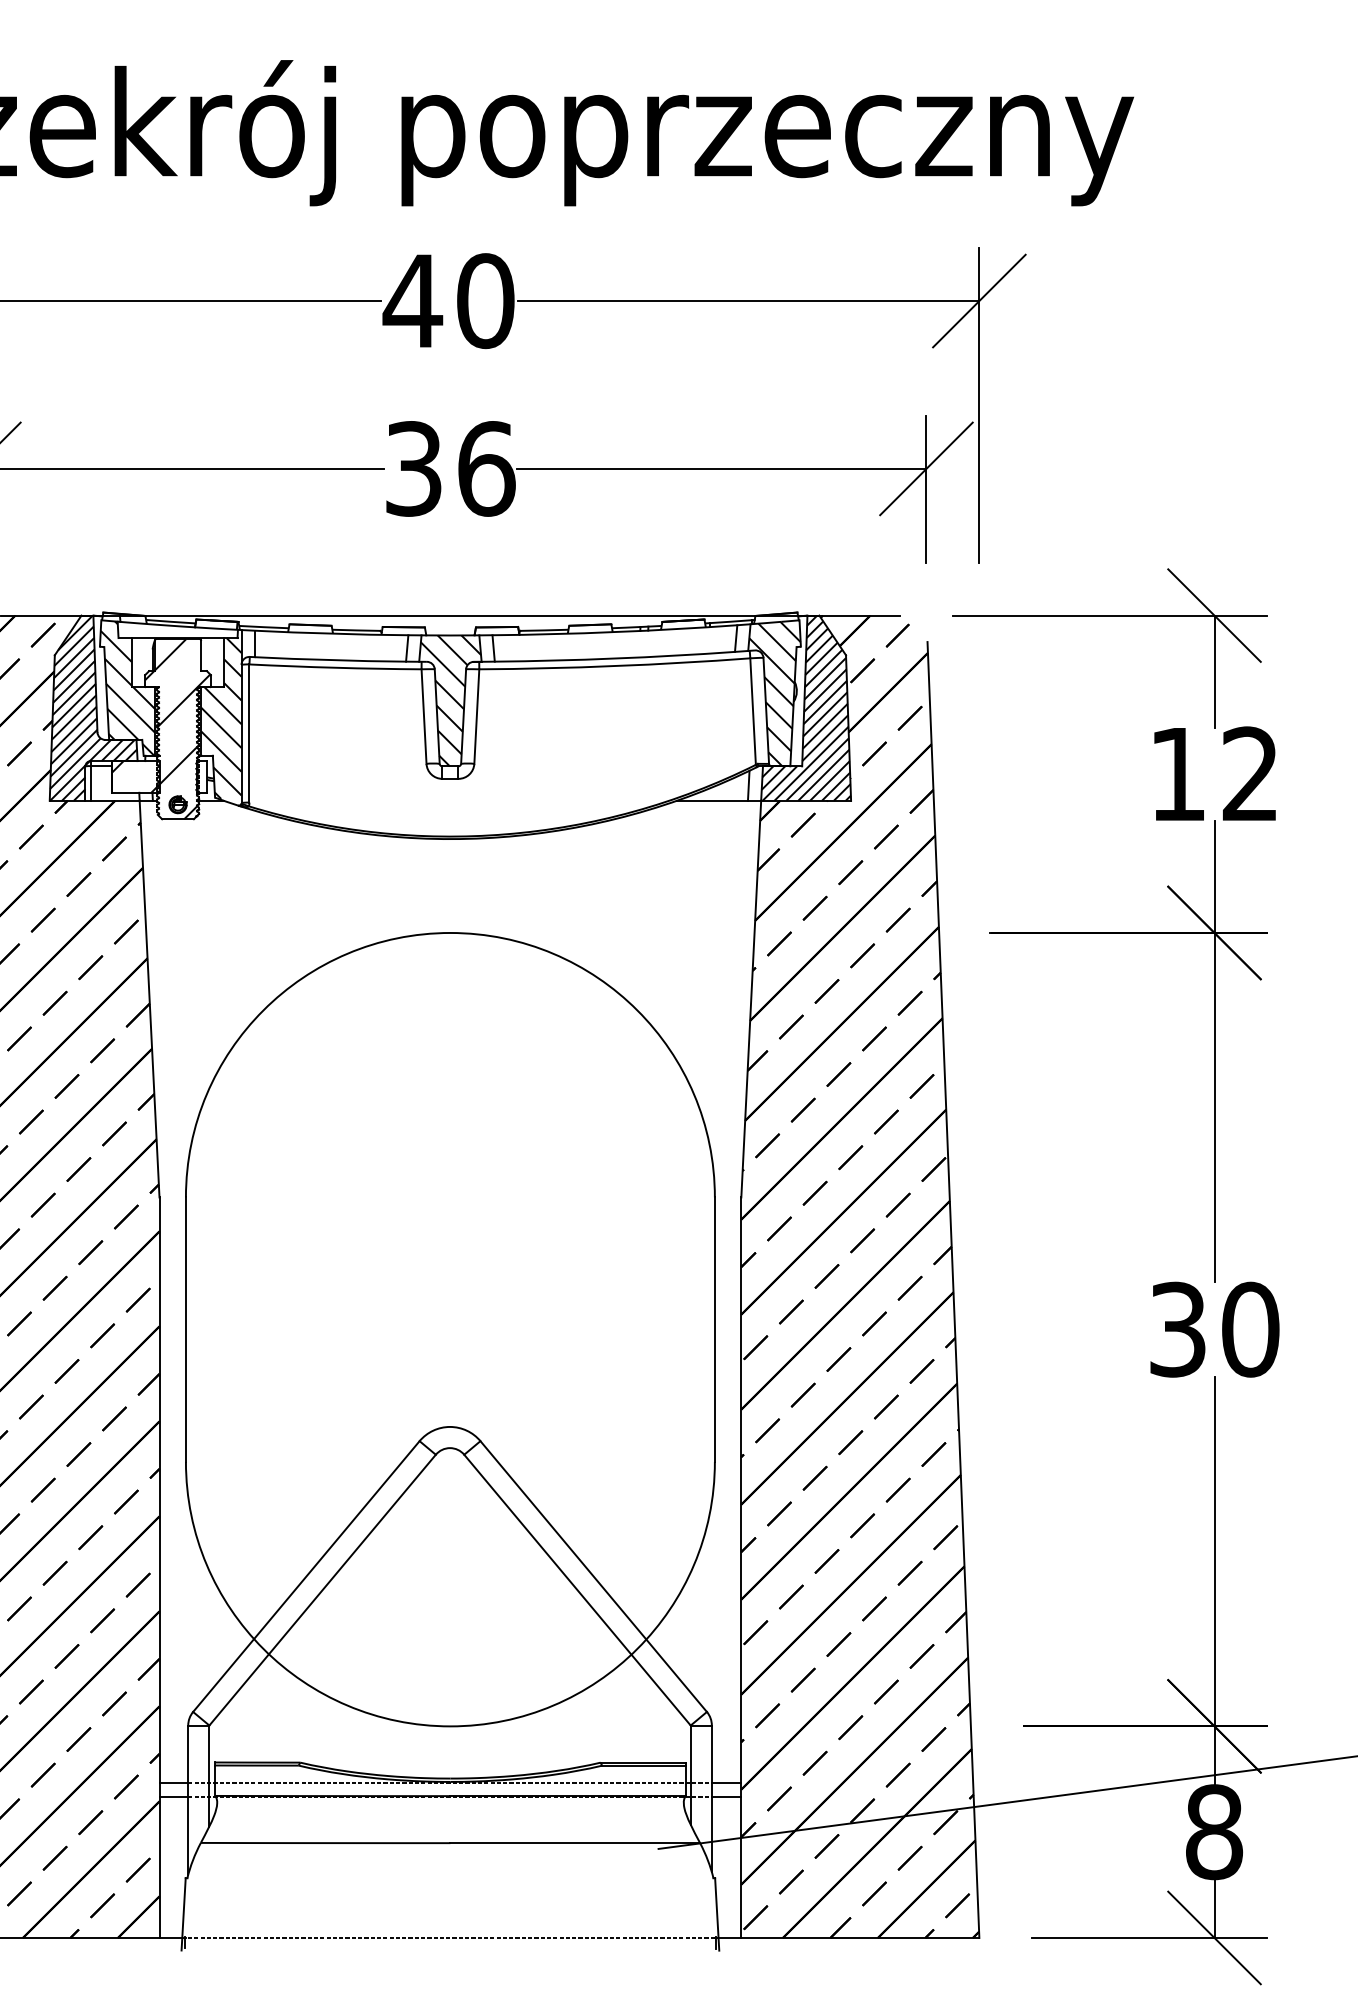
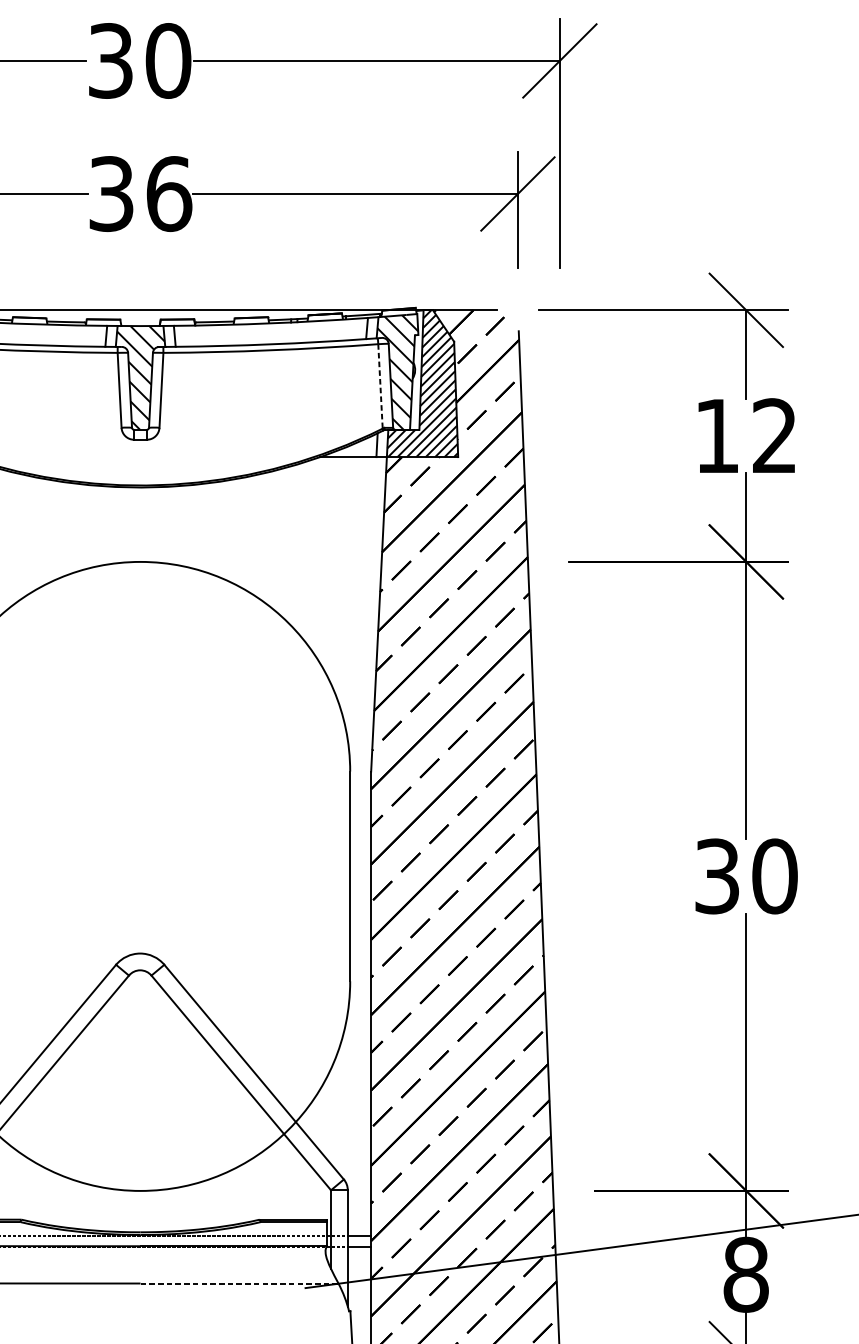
text: (412, 301) -> (110, 61), 40 -> 30
line: (753, 712) -> (380, 387), solid -> dashed
line: (575, 1843) -> (239, 1283), solid -> dashed

